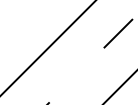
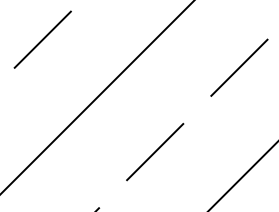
line: (21, 19) -> (43, 39), added
line: (76, 75) -> (154, 152), added

